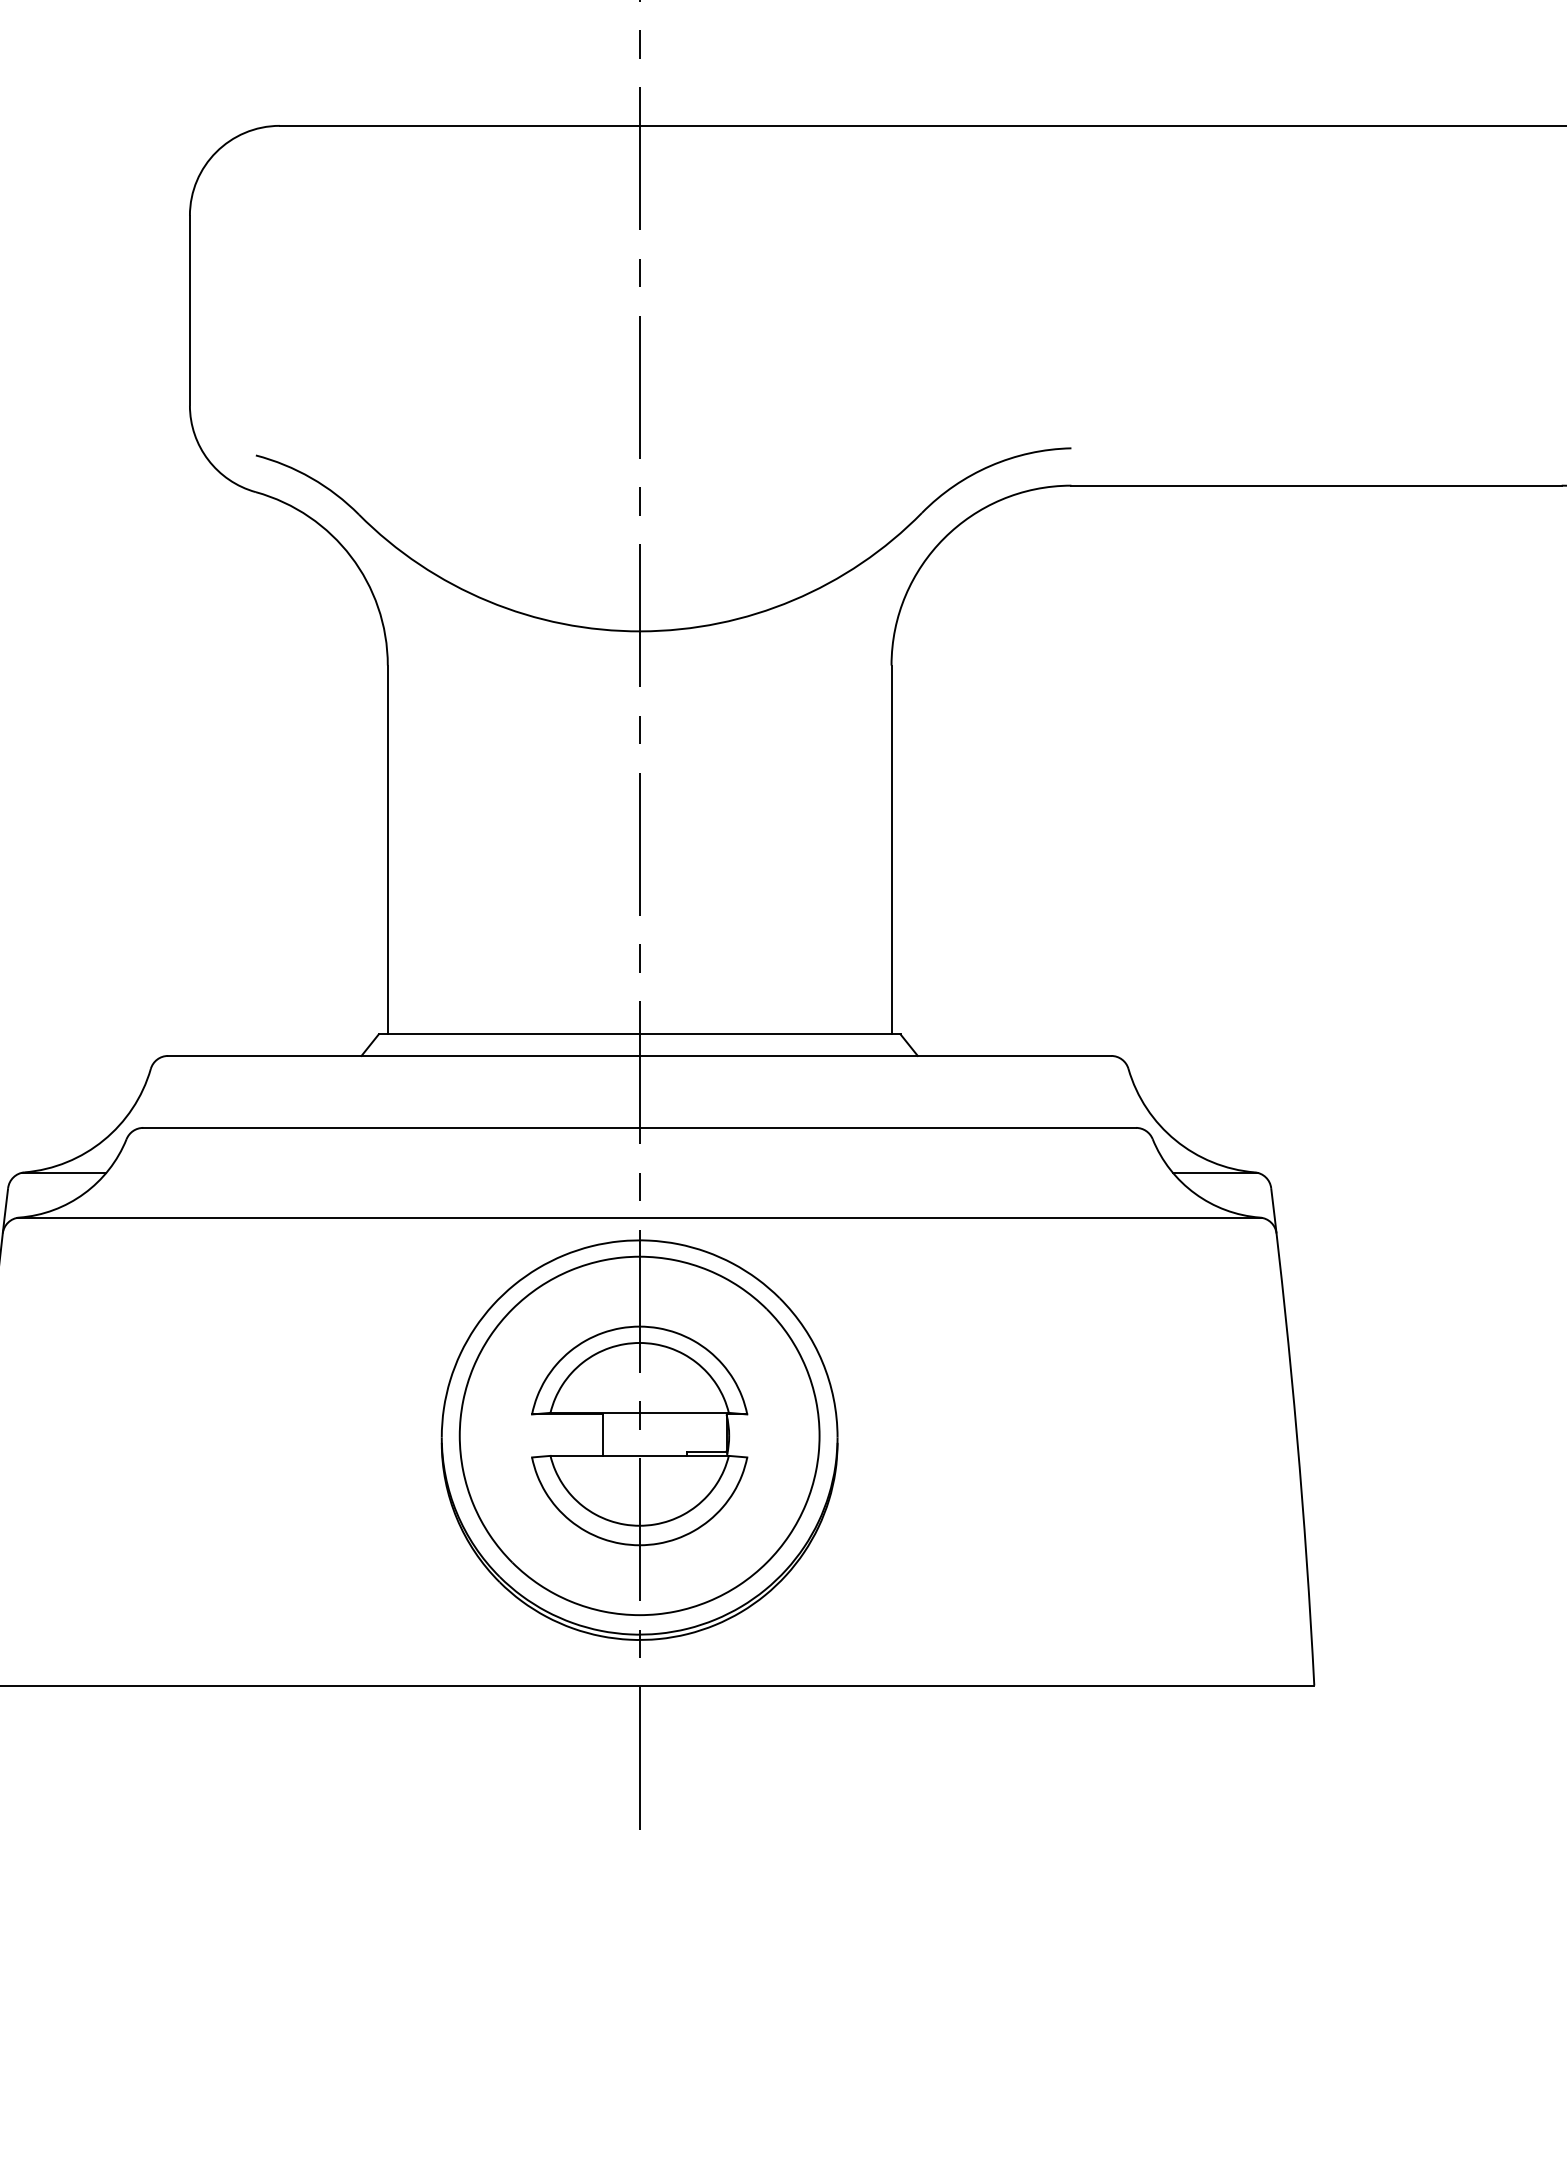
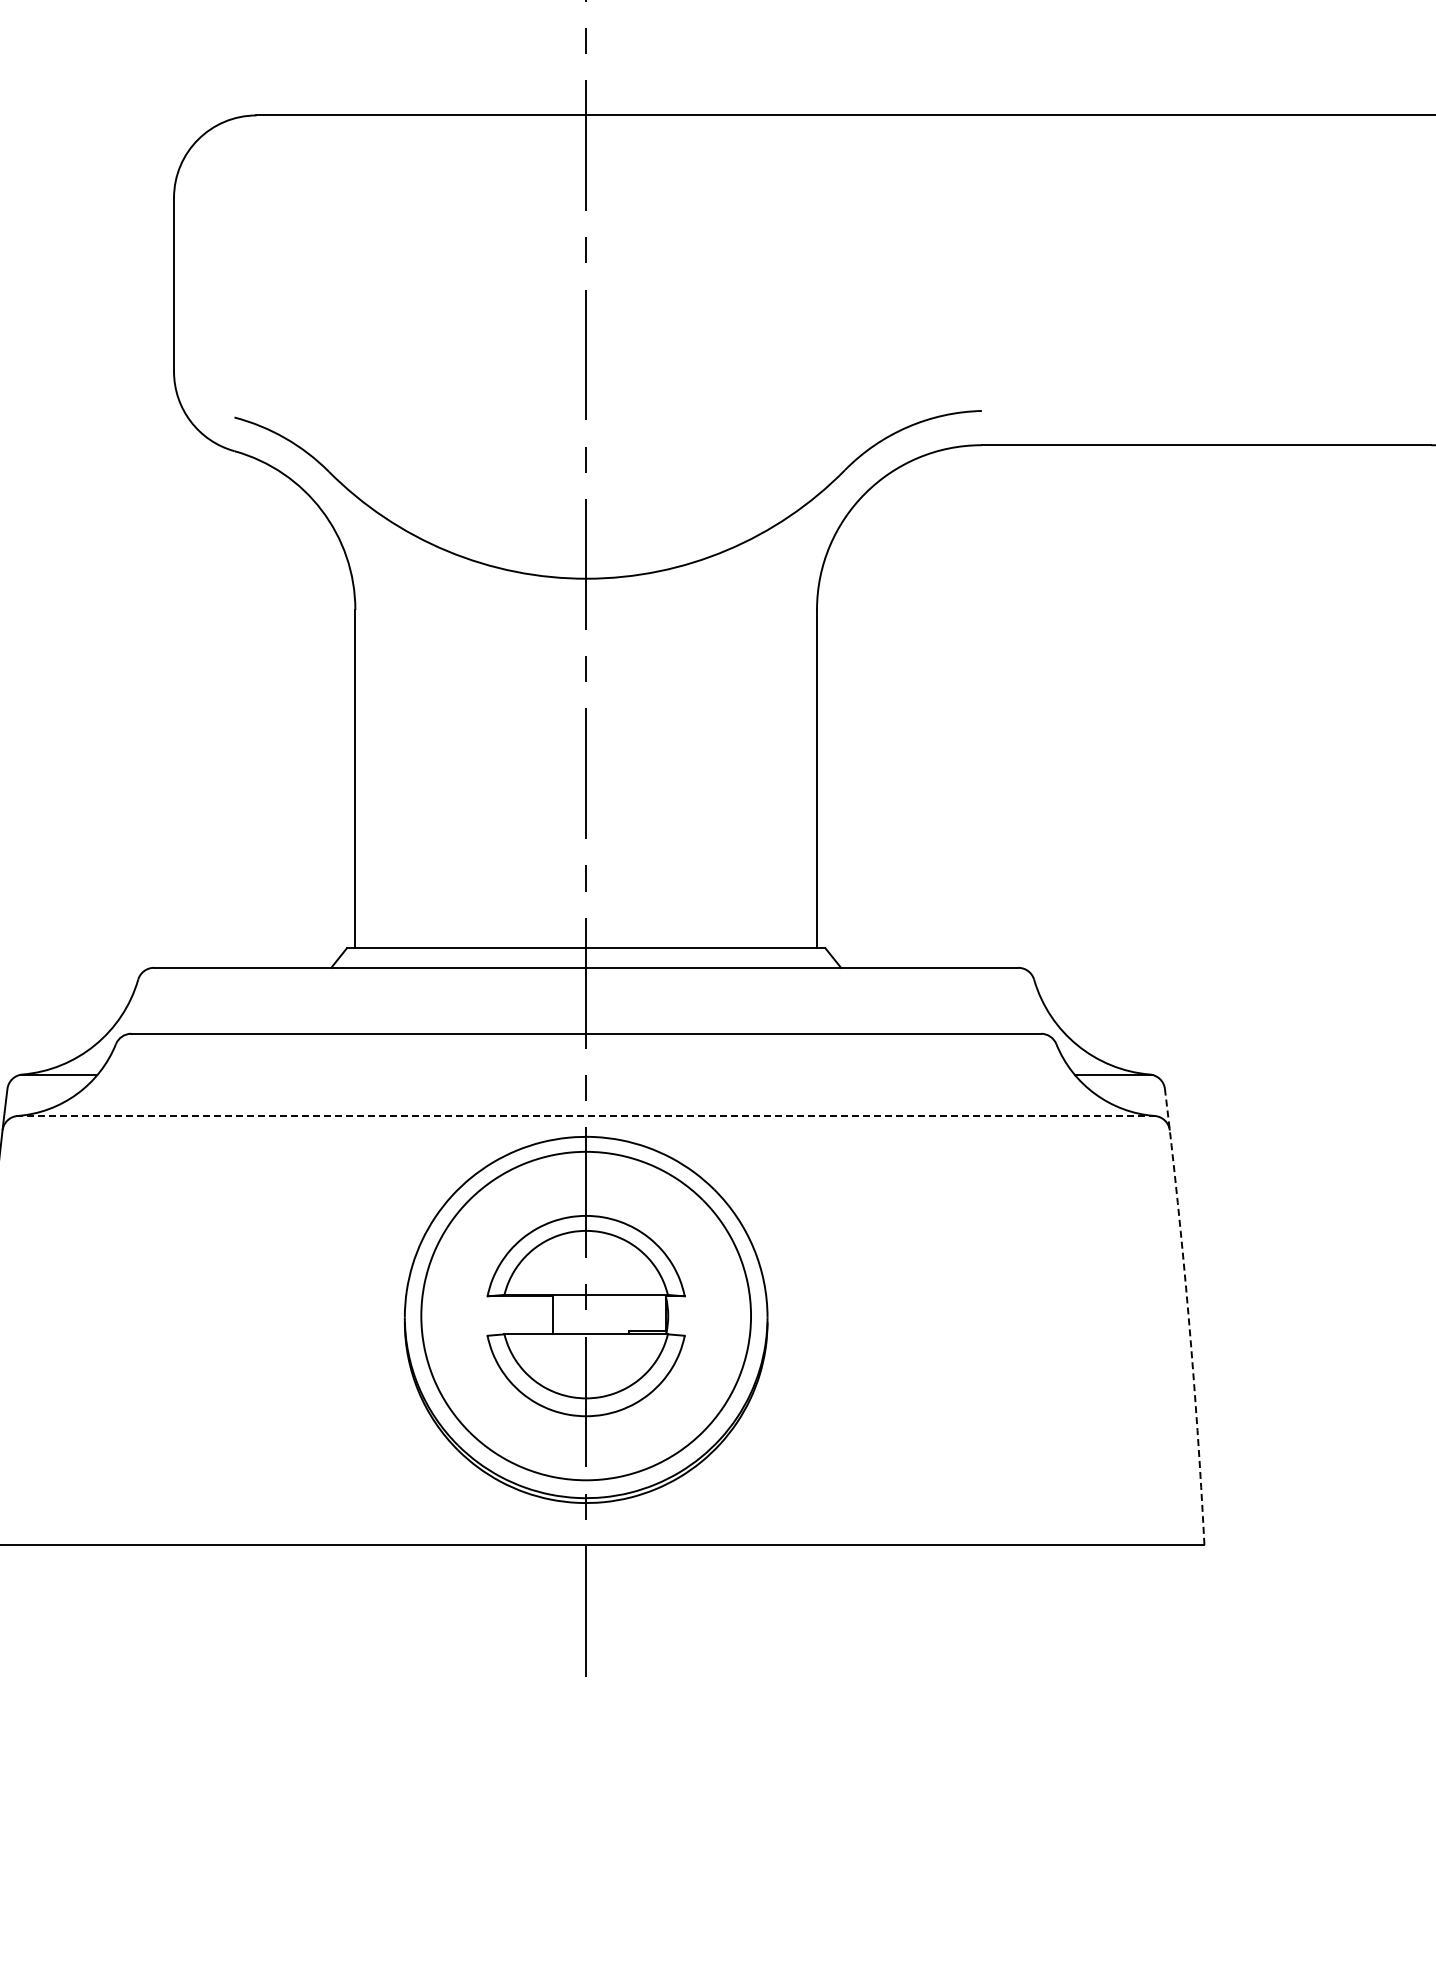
line: (640, 1218) -> (586, 1116), solid -> dashed
arc: (1296, 1436) -> (1188, 1316), solid -> dashed

